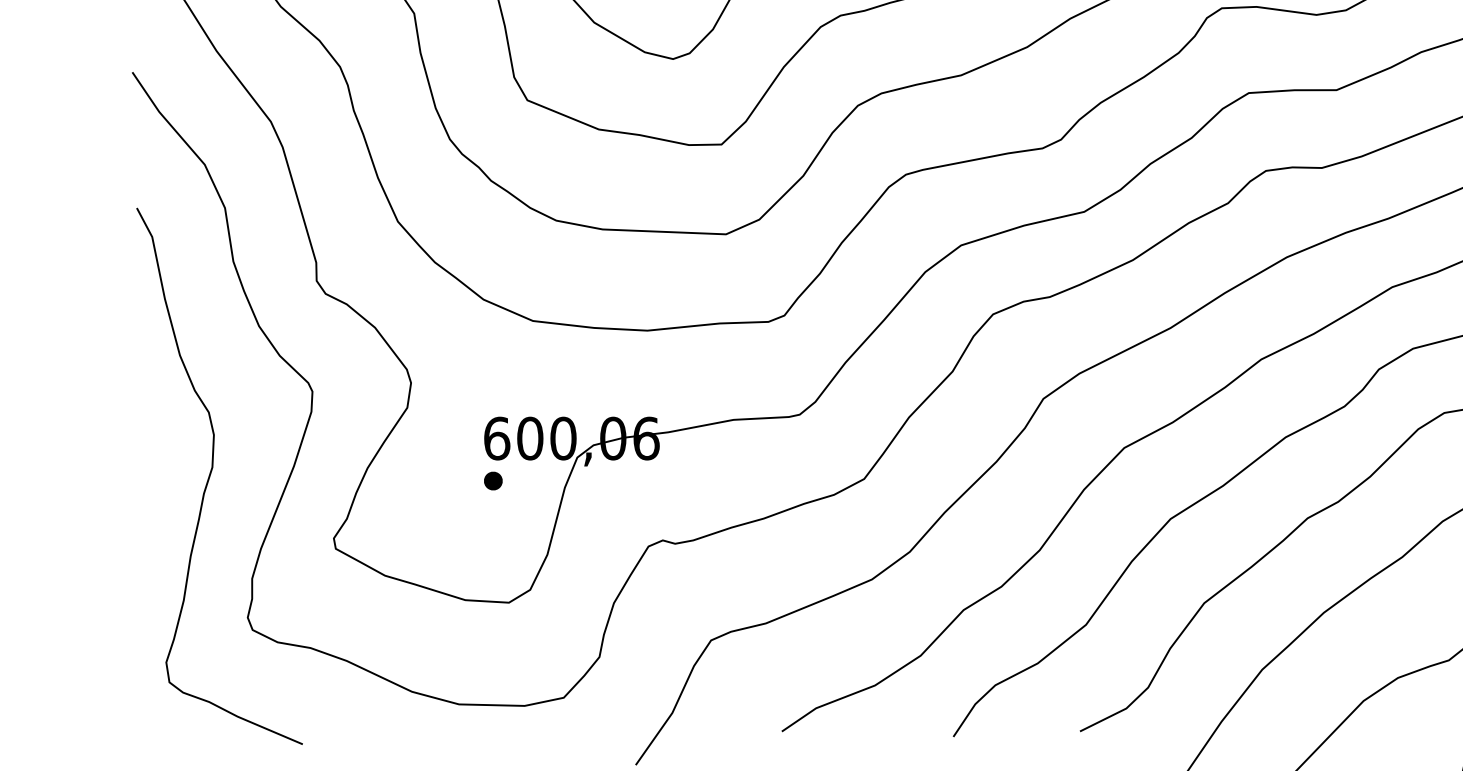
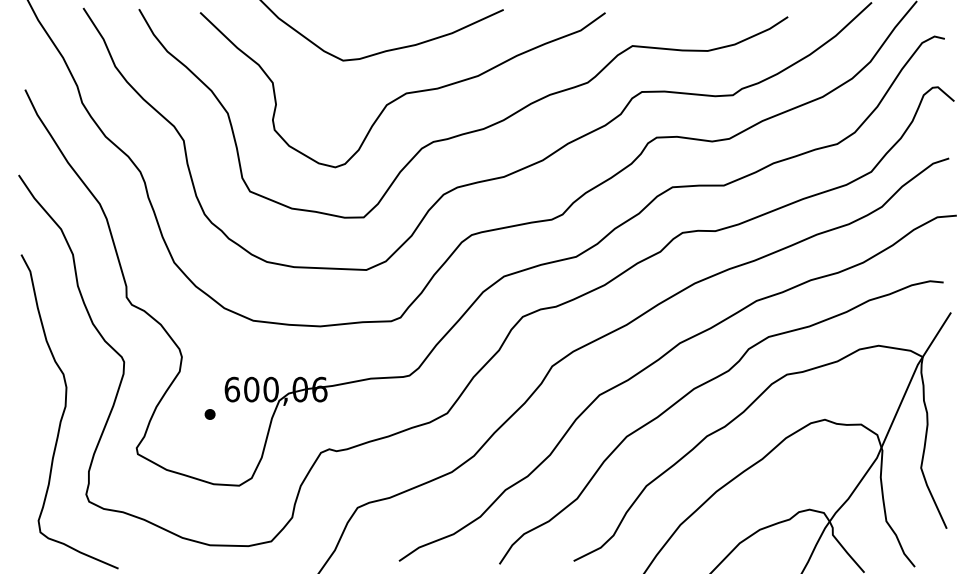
part: (492, 481) -> (209, 414), moved

